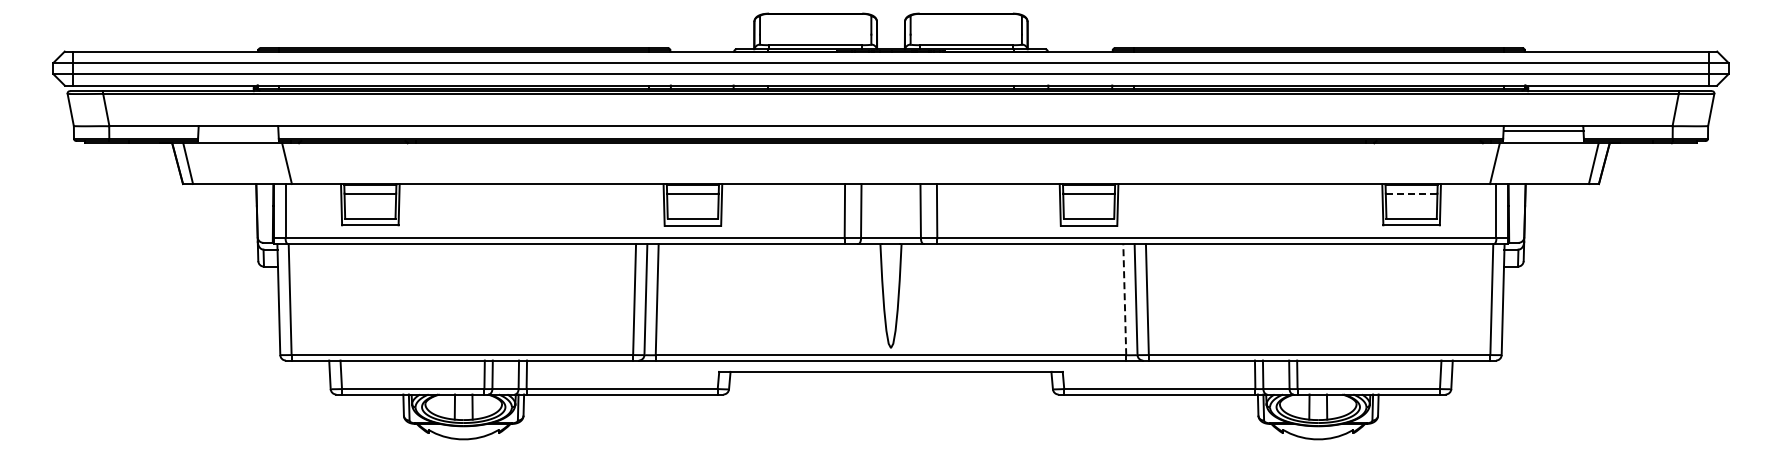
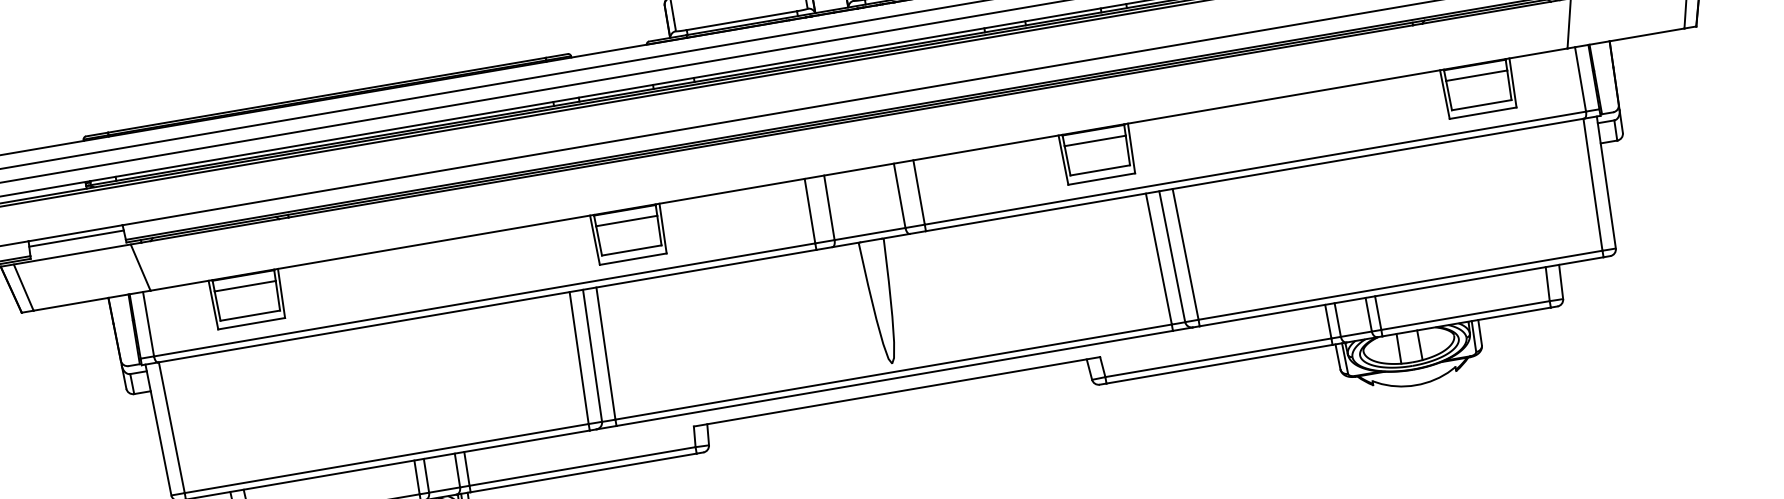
line: (238, 130) -> (76, 238), added
line: (1411, 193) -> (1476, 75), dashed -> solid
line: (1124, 299) -> (1158, 258), dashed -> solid

